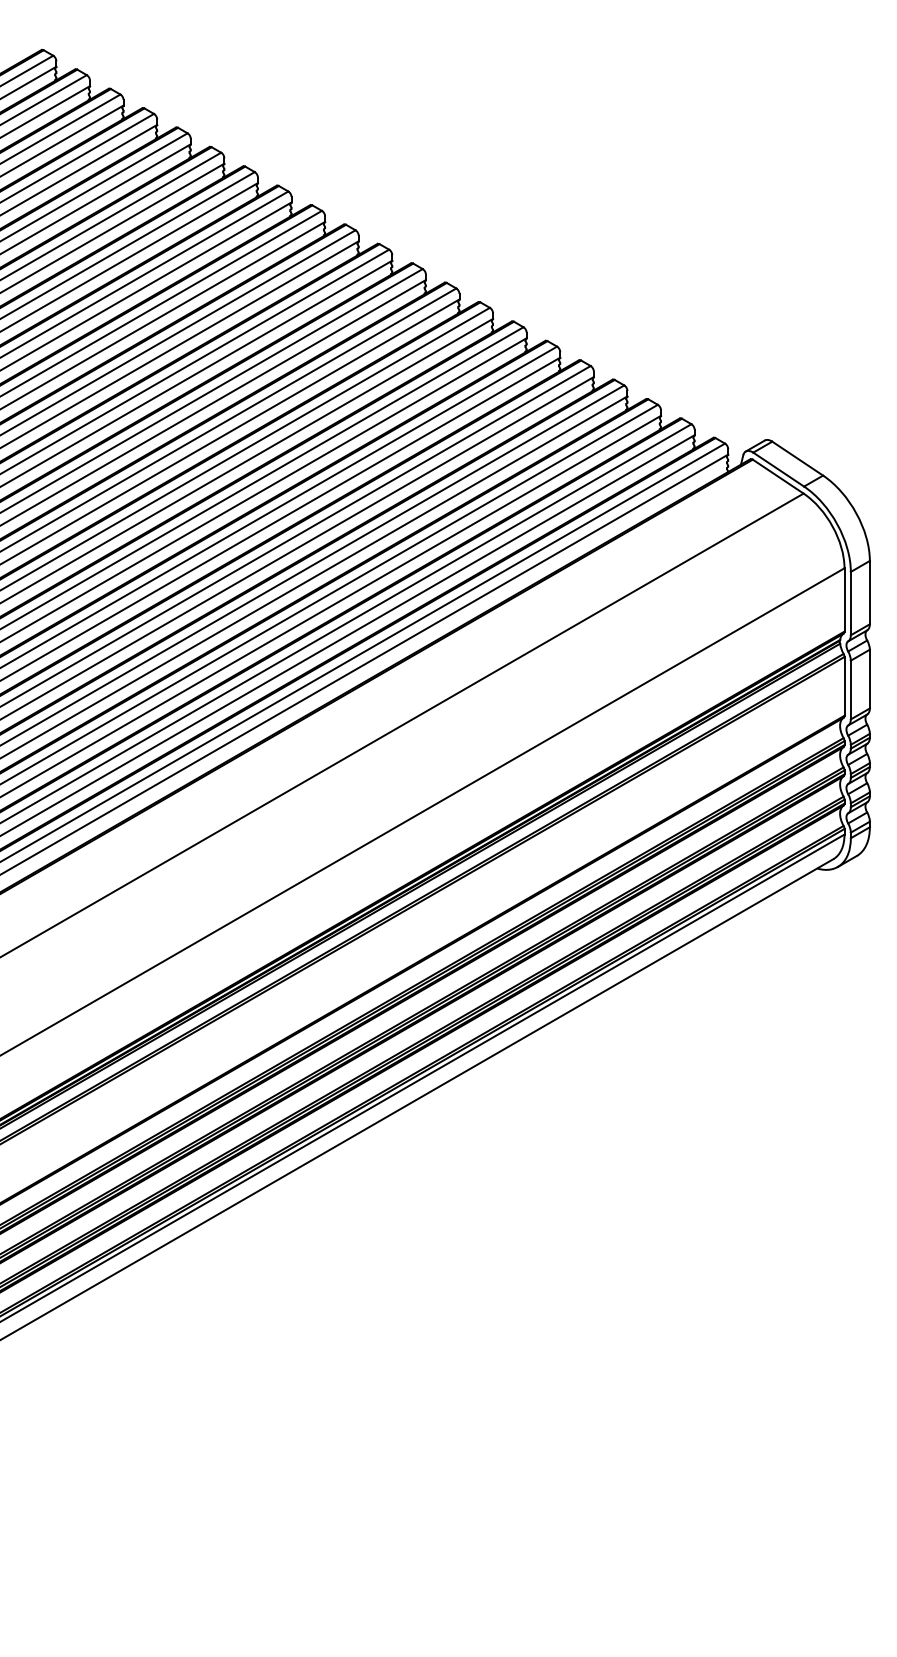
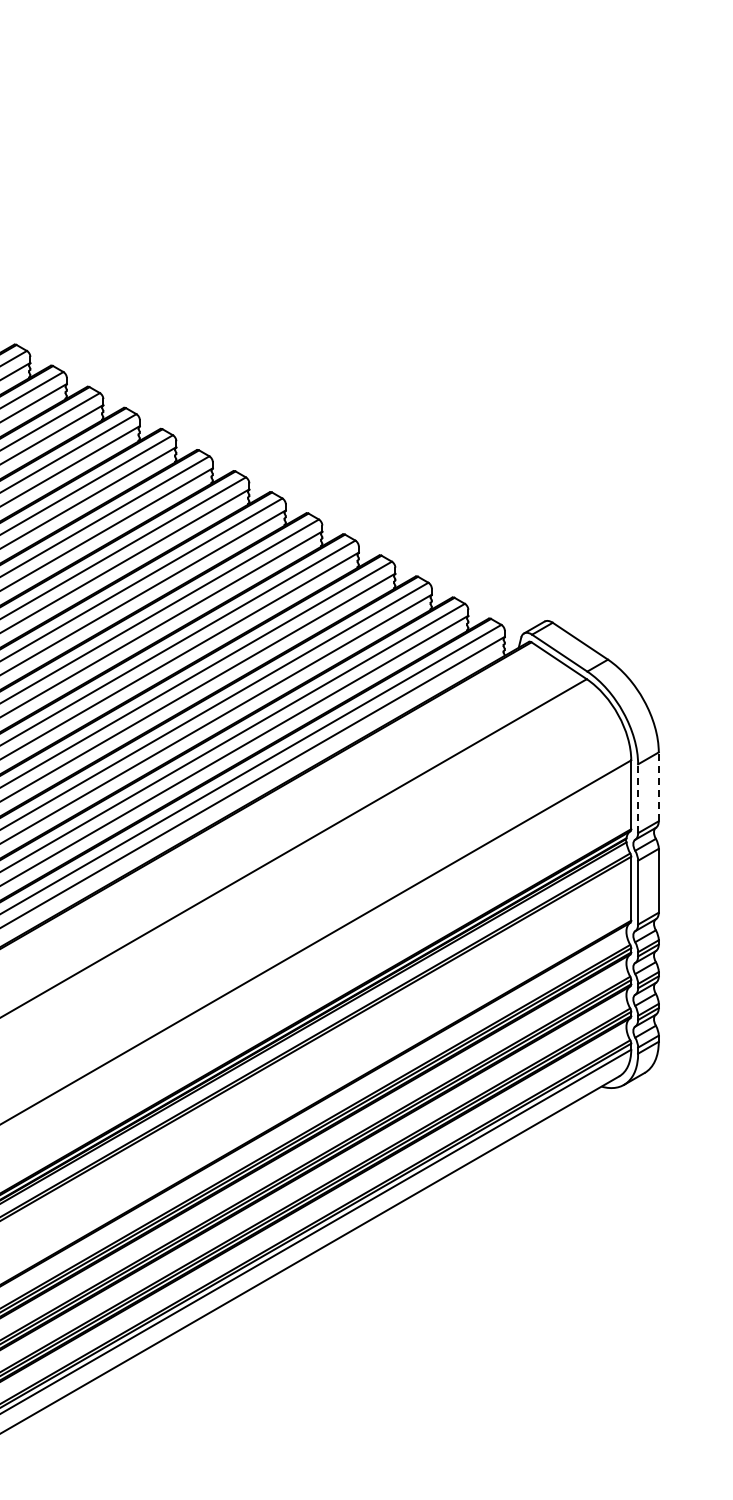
line: (869, 592) -> (658, 786), solid -> dashed
line: (850, 603) -> (637, 798), solid -> dashed

